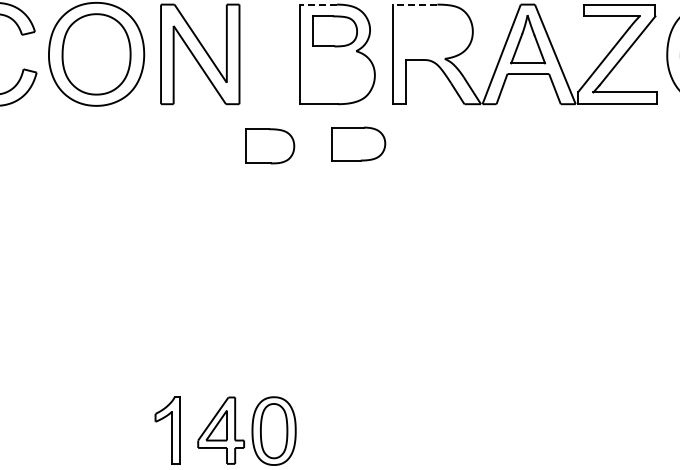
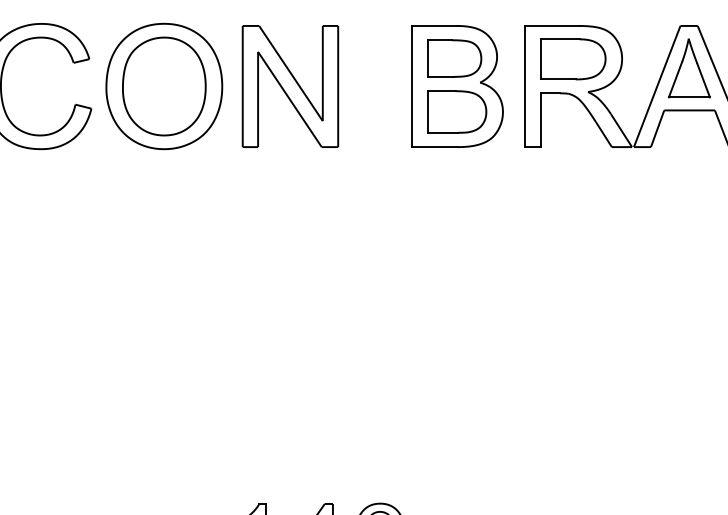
line: (318, 4) -> (434, 25), dashed -> solid
line: (414, 4) -> (551, 25), dashed -> solid
part: (358, 143) -> (573, 58), moved
part: (270, 146) -> (457, 112), moved

